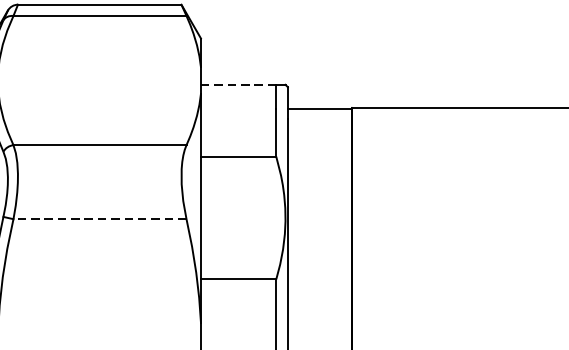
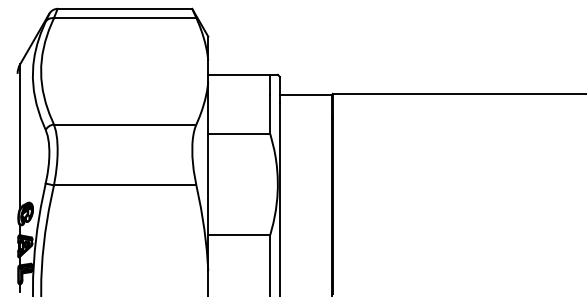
line: (238, 84) -> (239, 74), dashed -> solid
line: (99, 219) -> (124, 185), dashed -> solid

